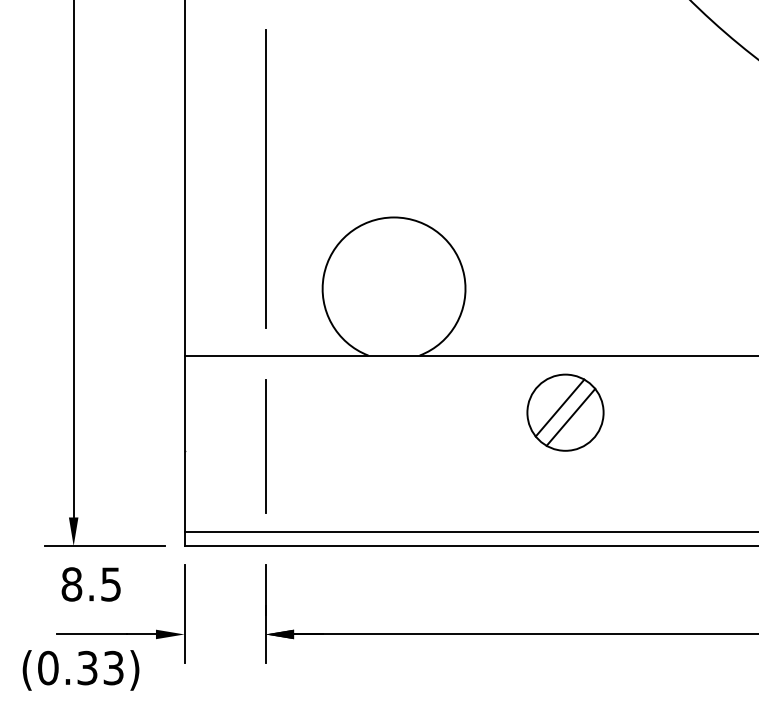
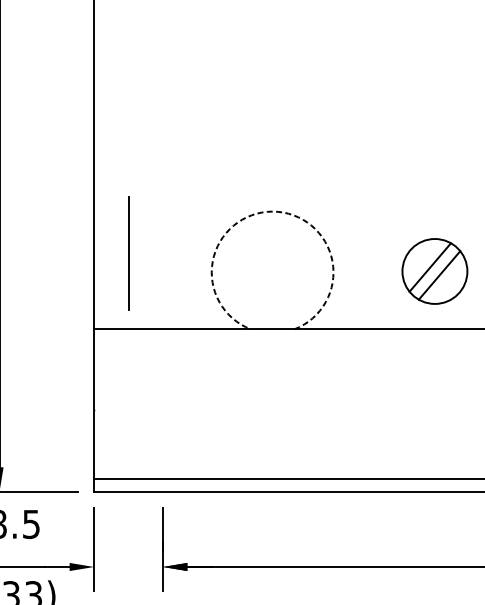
line: (265, 178) -> (163, 178), removed
arc: (394, 217) -> (272, 211), solid -> dashed
part: (565, 412) -> (434, 271), moved
line: (265, 446) -> (128, 253), moved

